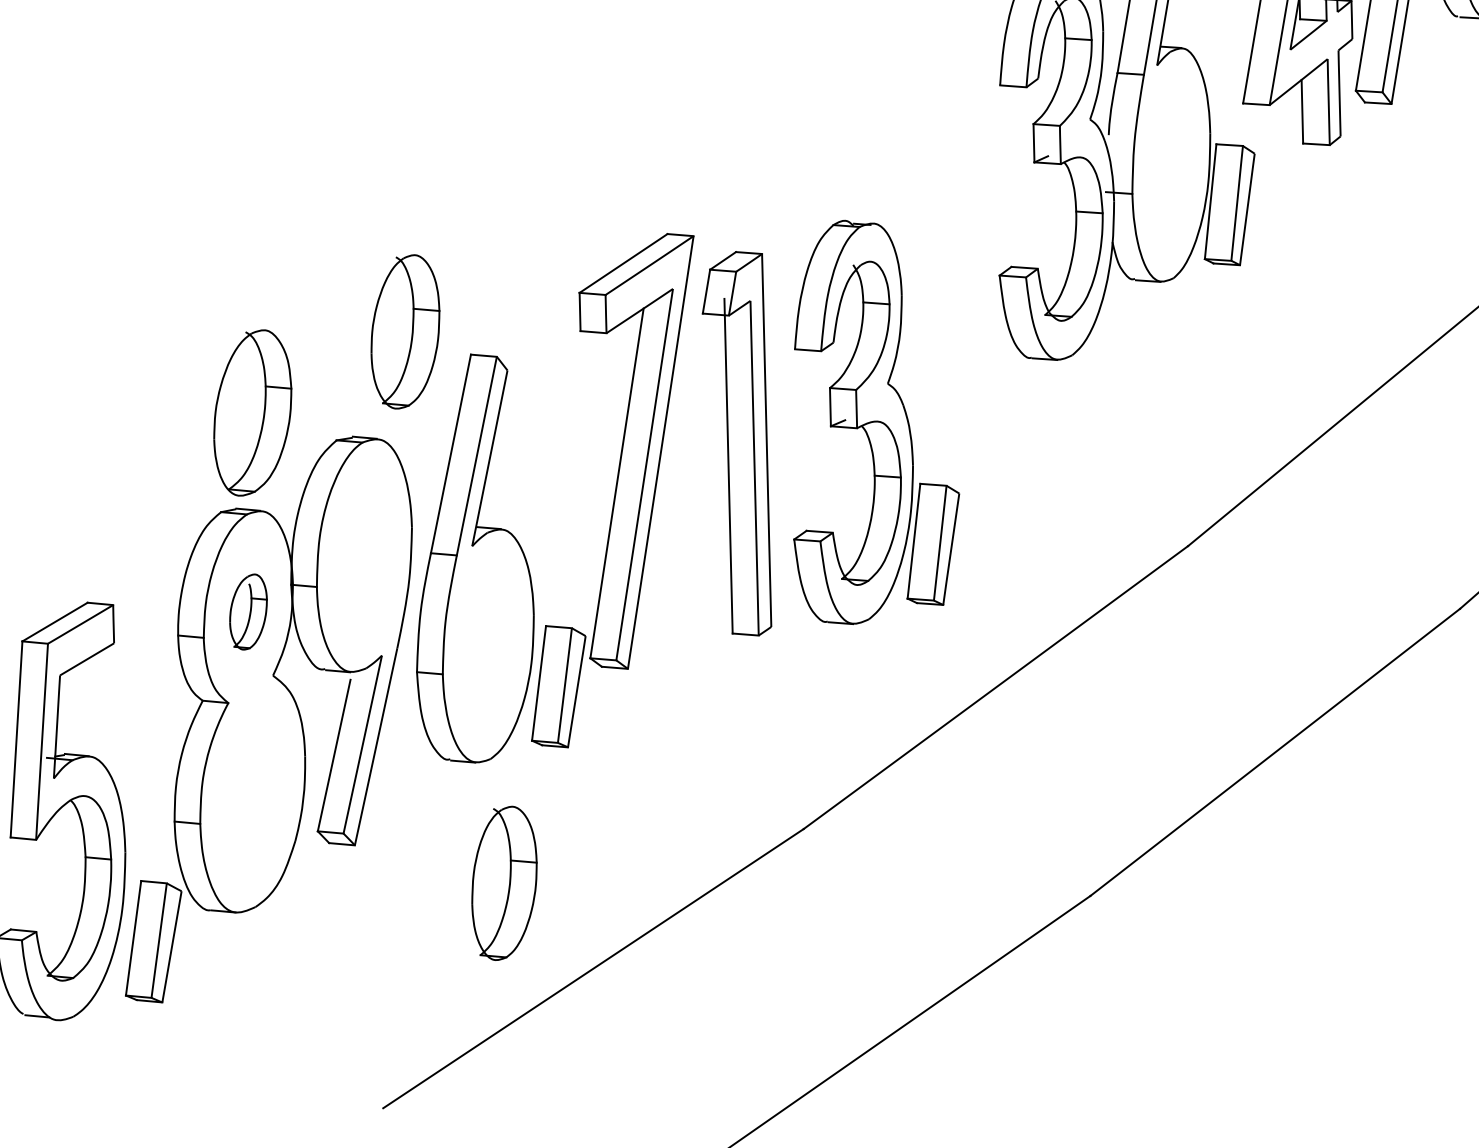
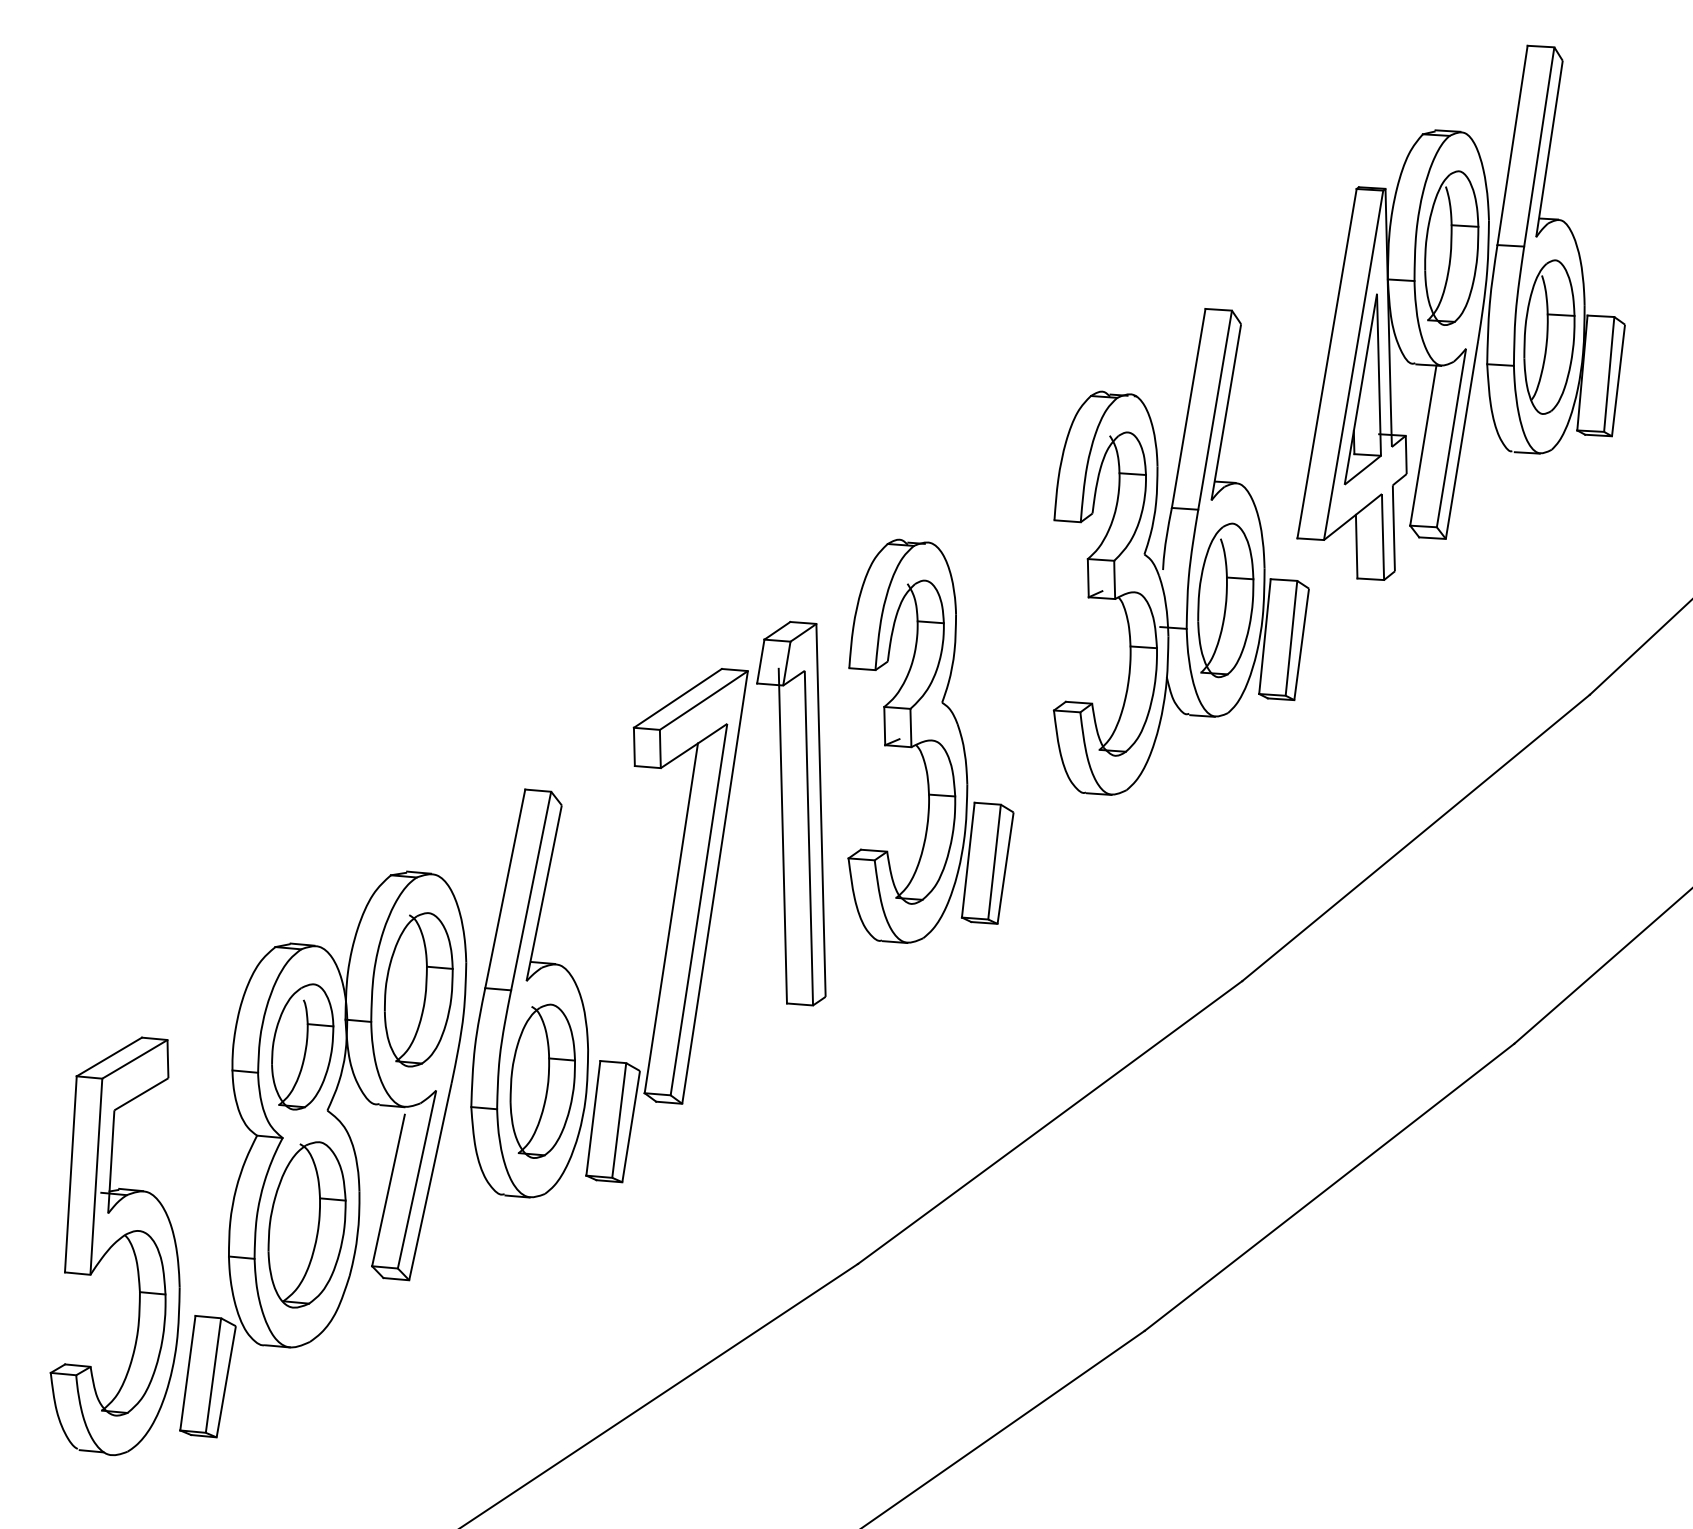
part: (1171, 165) -> (1225, 600), added
part: (405, 331) -> (418, 989), moved
part: (252, 412) -> (306, 1224), moved
part: (876, 421) -> (930, 740), moved
part: (737, 443) -> (791, 813), moved
part: (248, 611) -> (302, 1046), size x1.67
part: (504, 882) -> (542, 1080), moved

